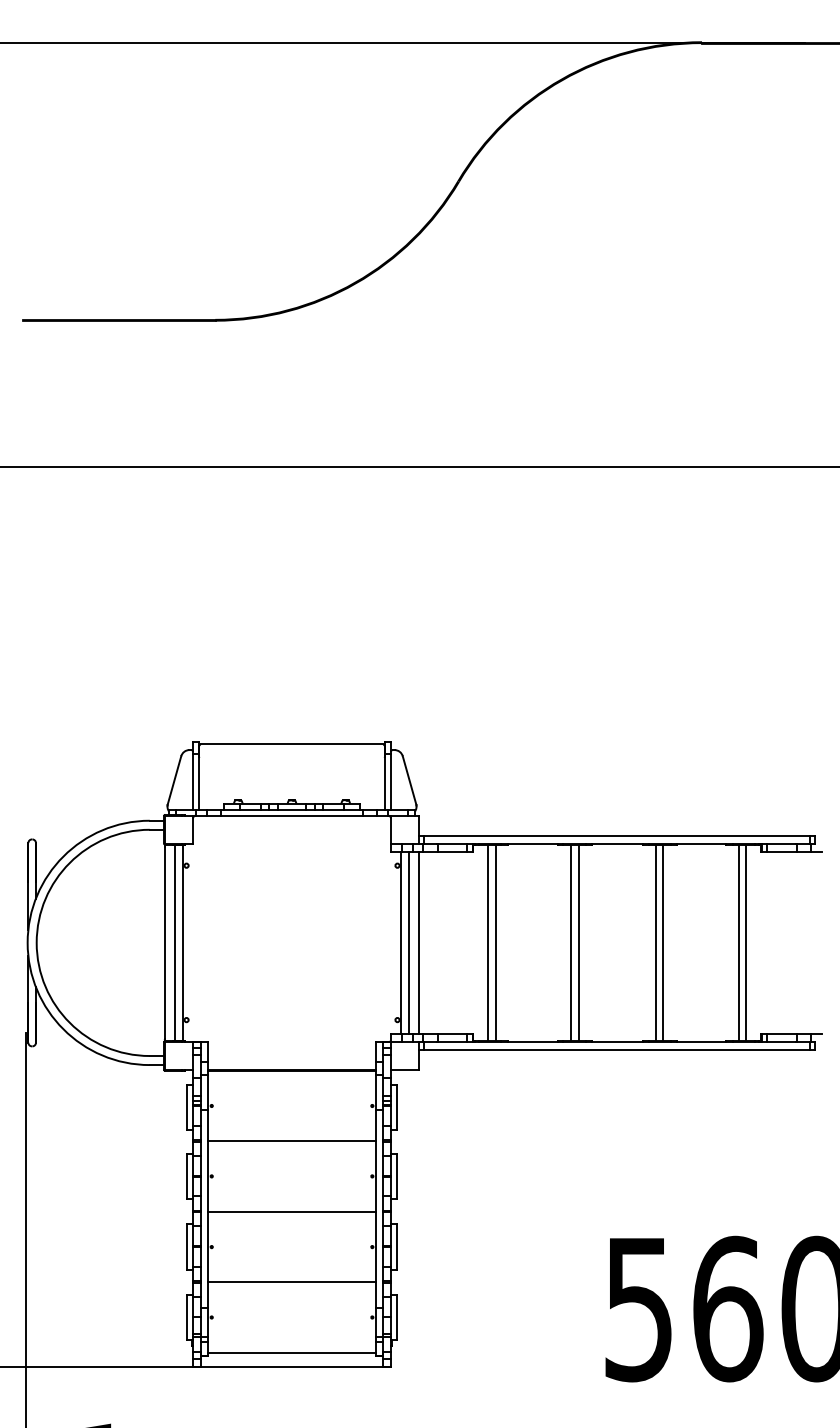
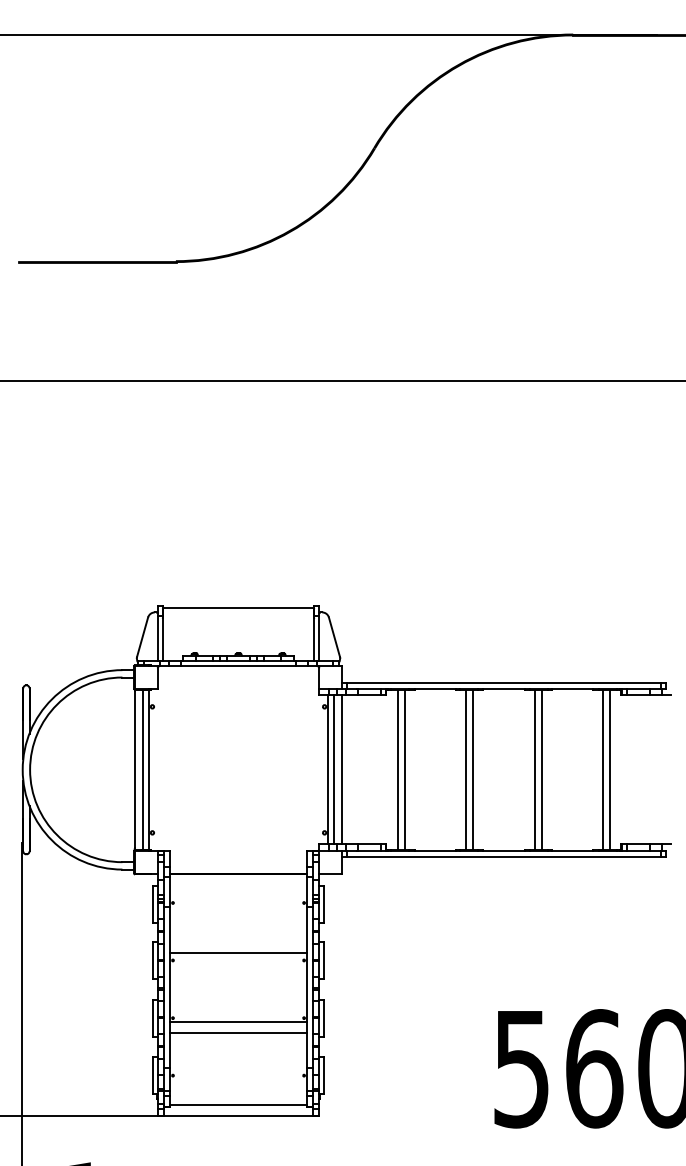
line: (291, 1140) -> (238, 952), moved
line: (291, 1211) -> (238, 1033), moved
line: (291, 1283) -> (238, 1022), moved

